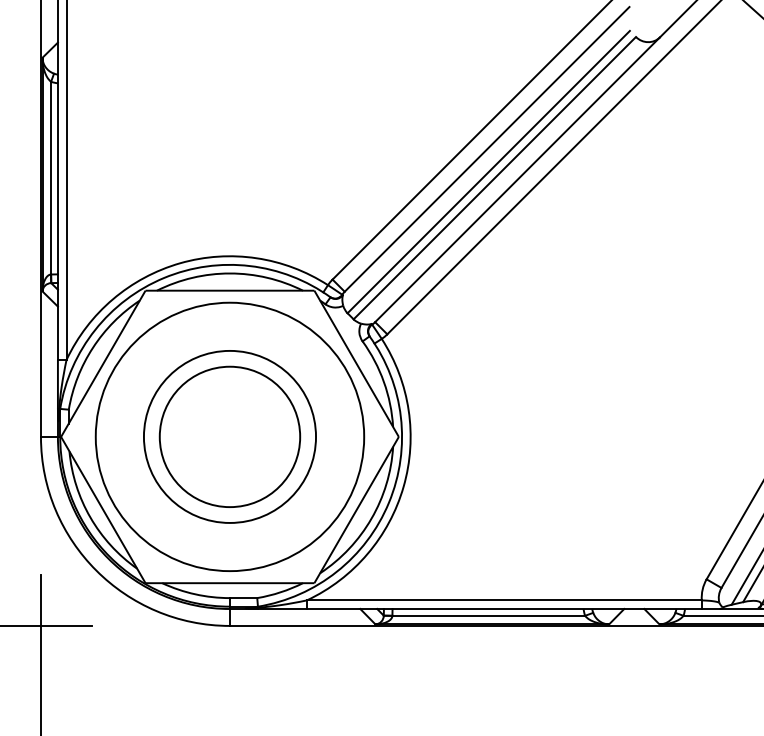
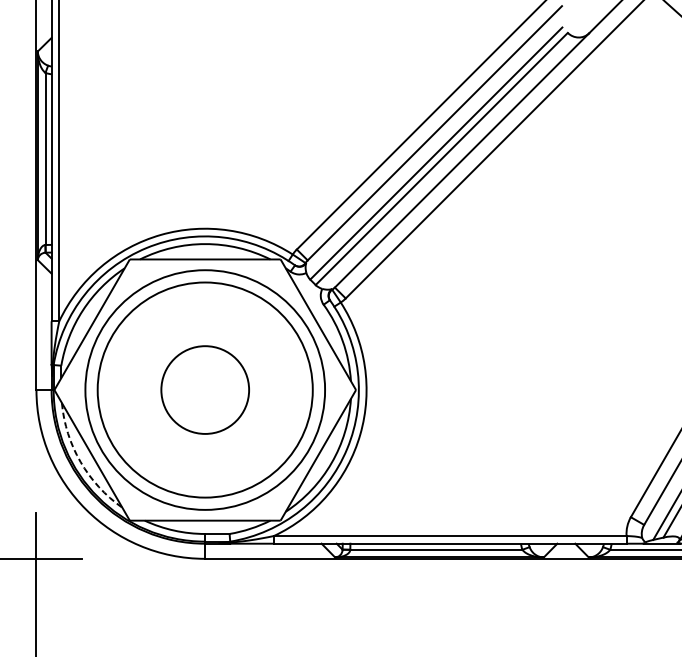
circle: (229, 436) -> (204, 389), size x0.7
circle: (229, 436) -> (204, 389), size x1.4
arc: (90, 517) -> (80, 462), solid -> dashed

